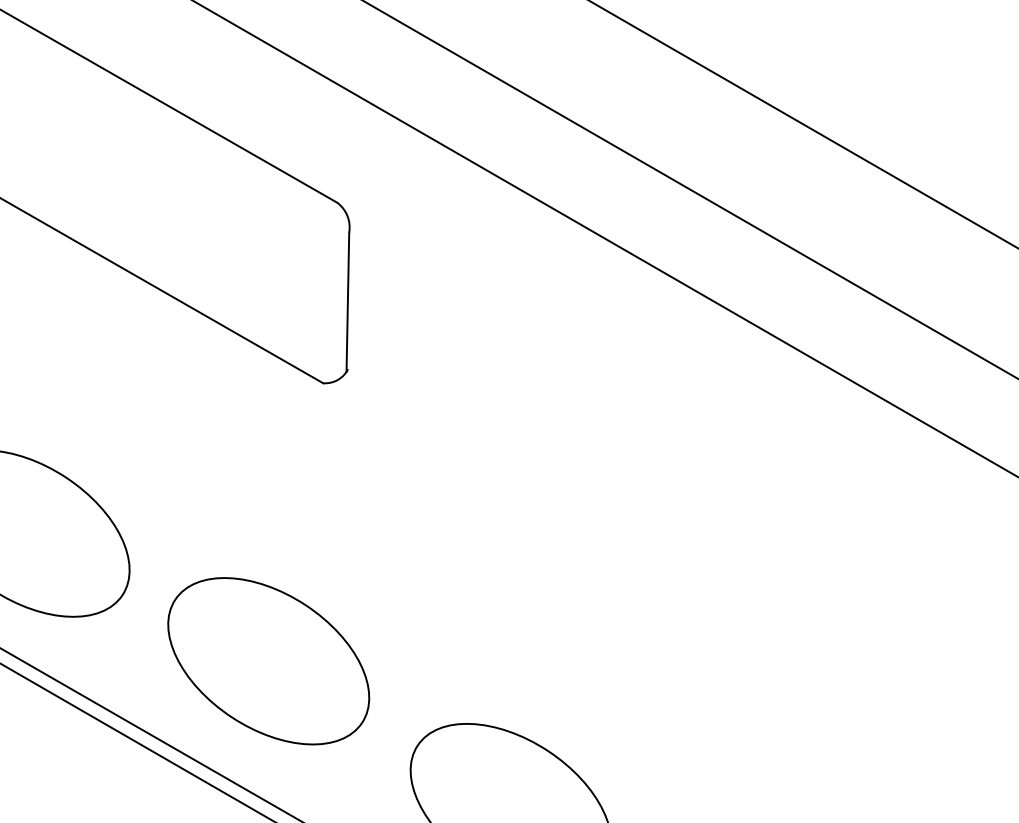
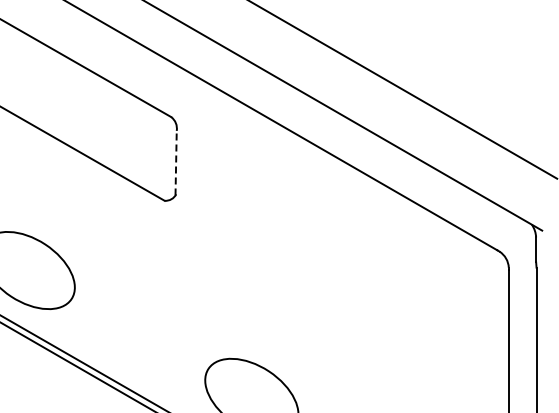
line: (348, 300) -> (176, 162), solid -> dashed
part: (266, 660) -> (138, 329), removed

